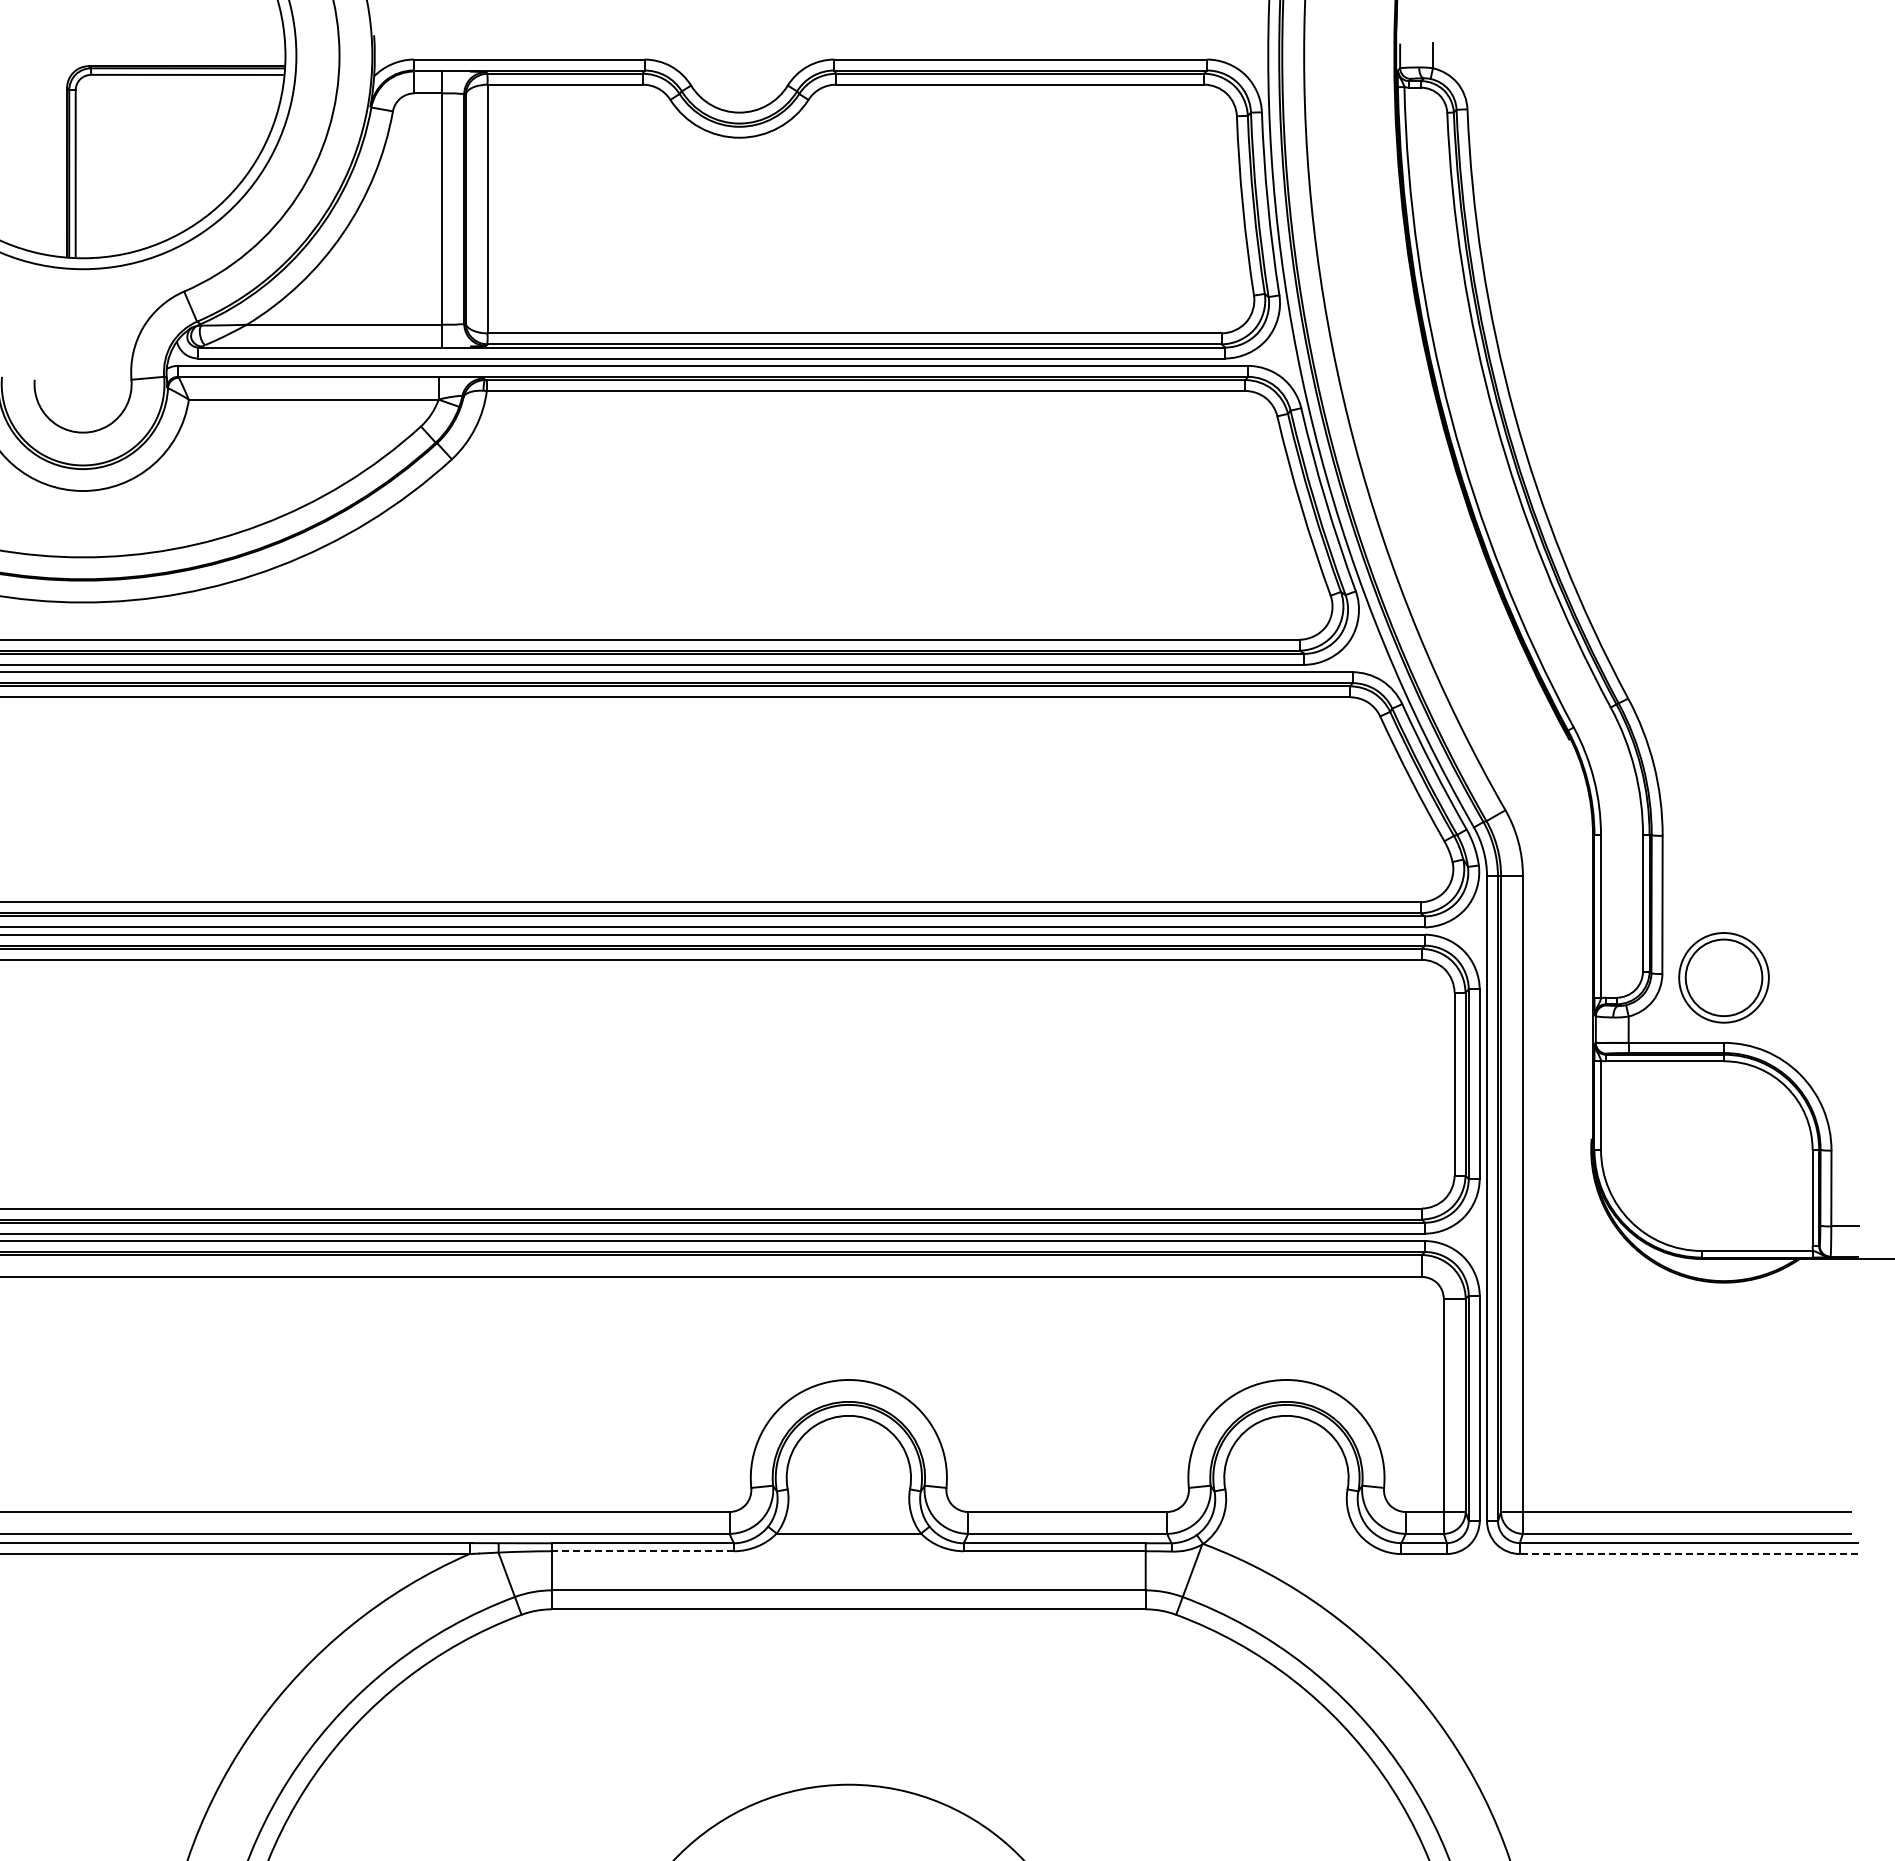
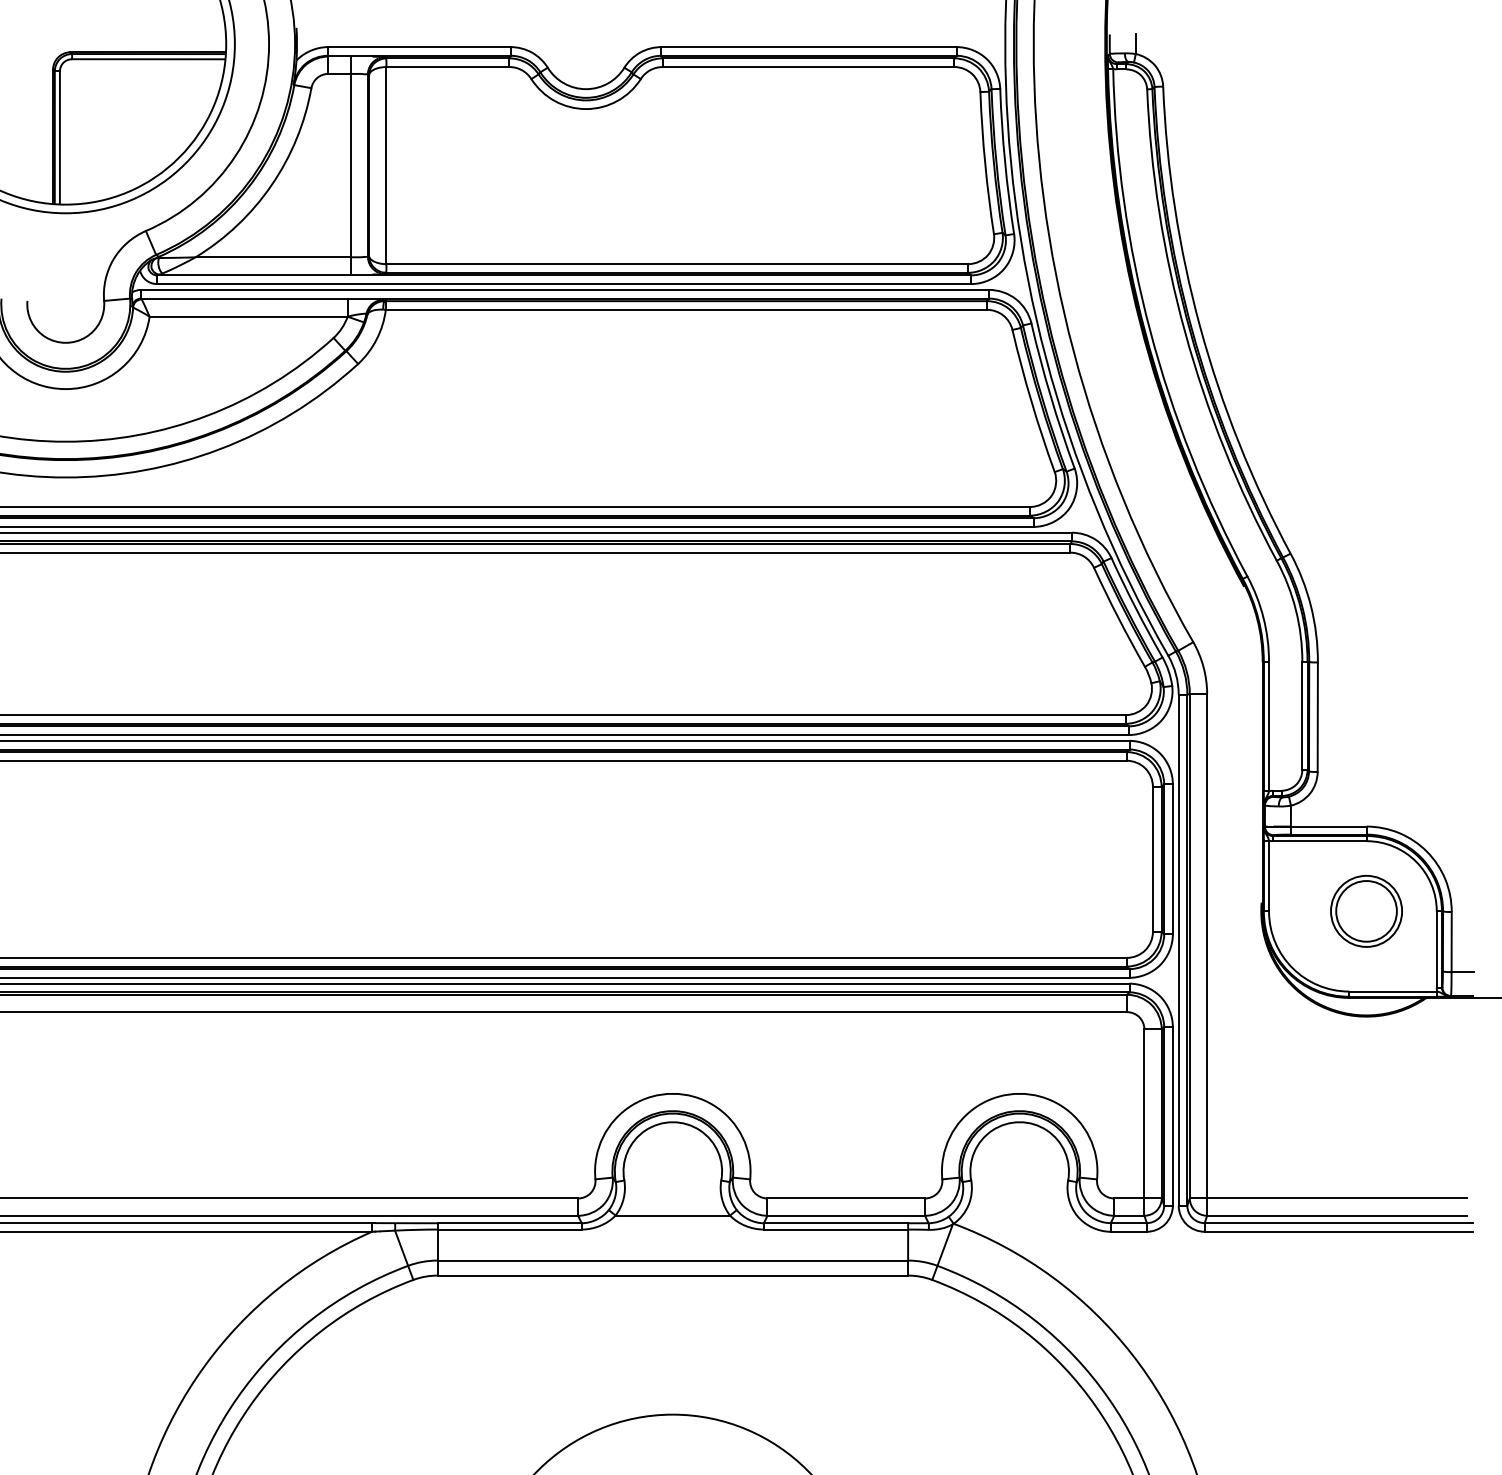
part: (1723, 977) -> (1366, 911), moved
line: (642, 1551) -> (509, 1229), dashed -> solid
line: (1688, 1554) -> (1338, 1232), dashed -> solid

